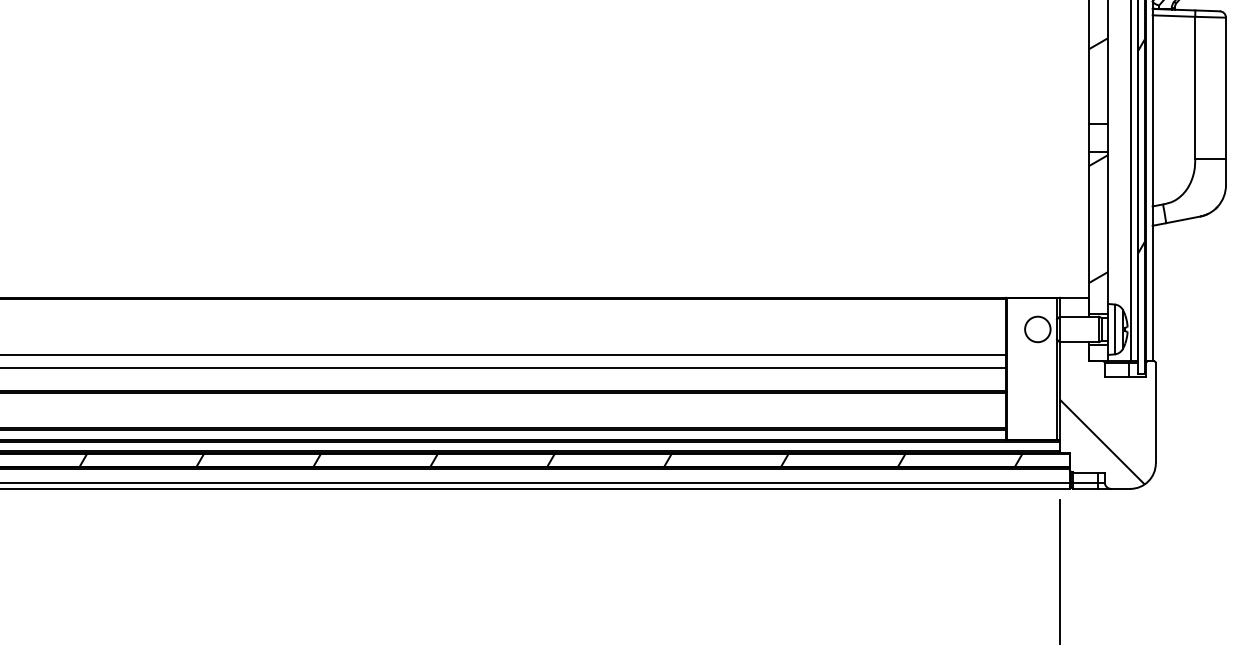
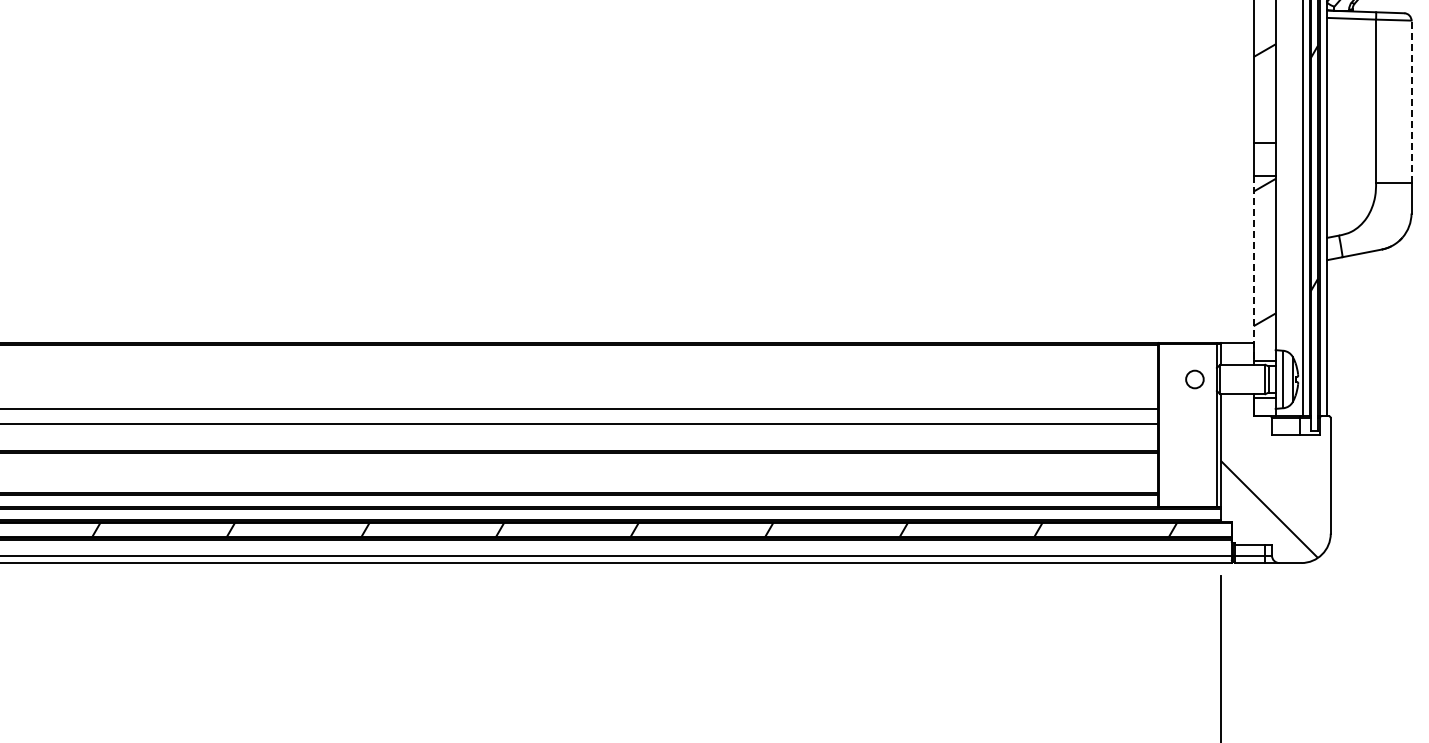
line: (1225, 87) -> (1411, 101), solid -> dashed
line: (1088, 233) -> (1253, 268), solid -> dashed
circle: (1037, 329) -> (1194, 379), size x0.6

